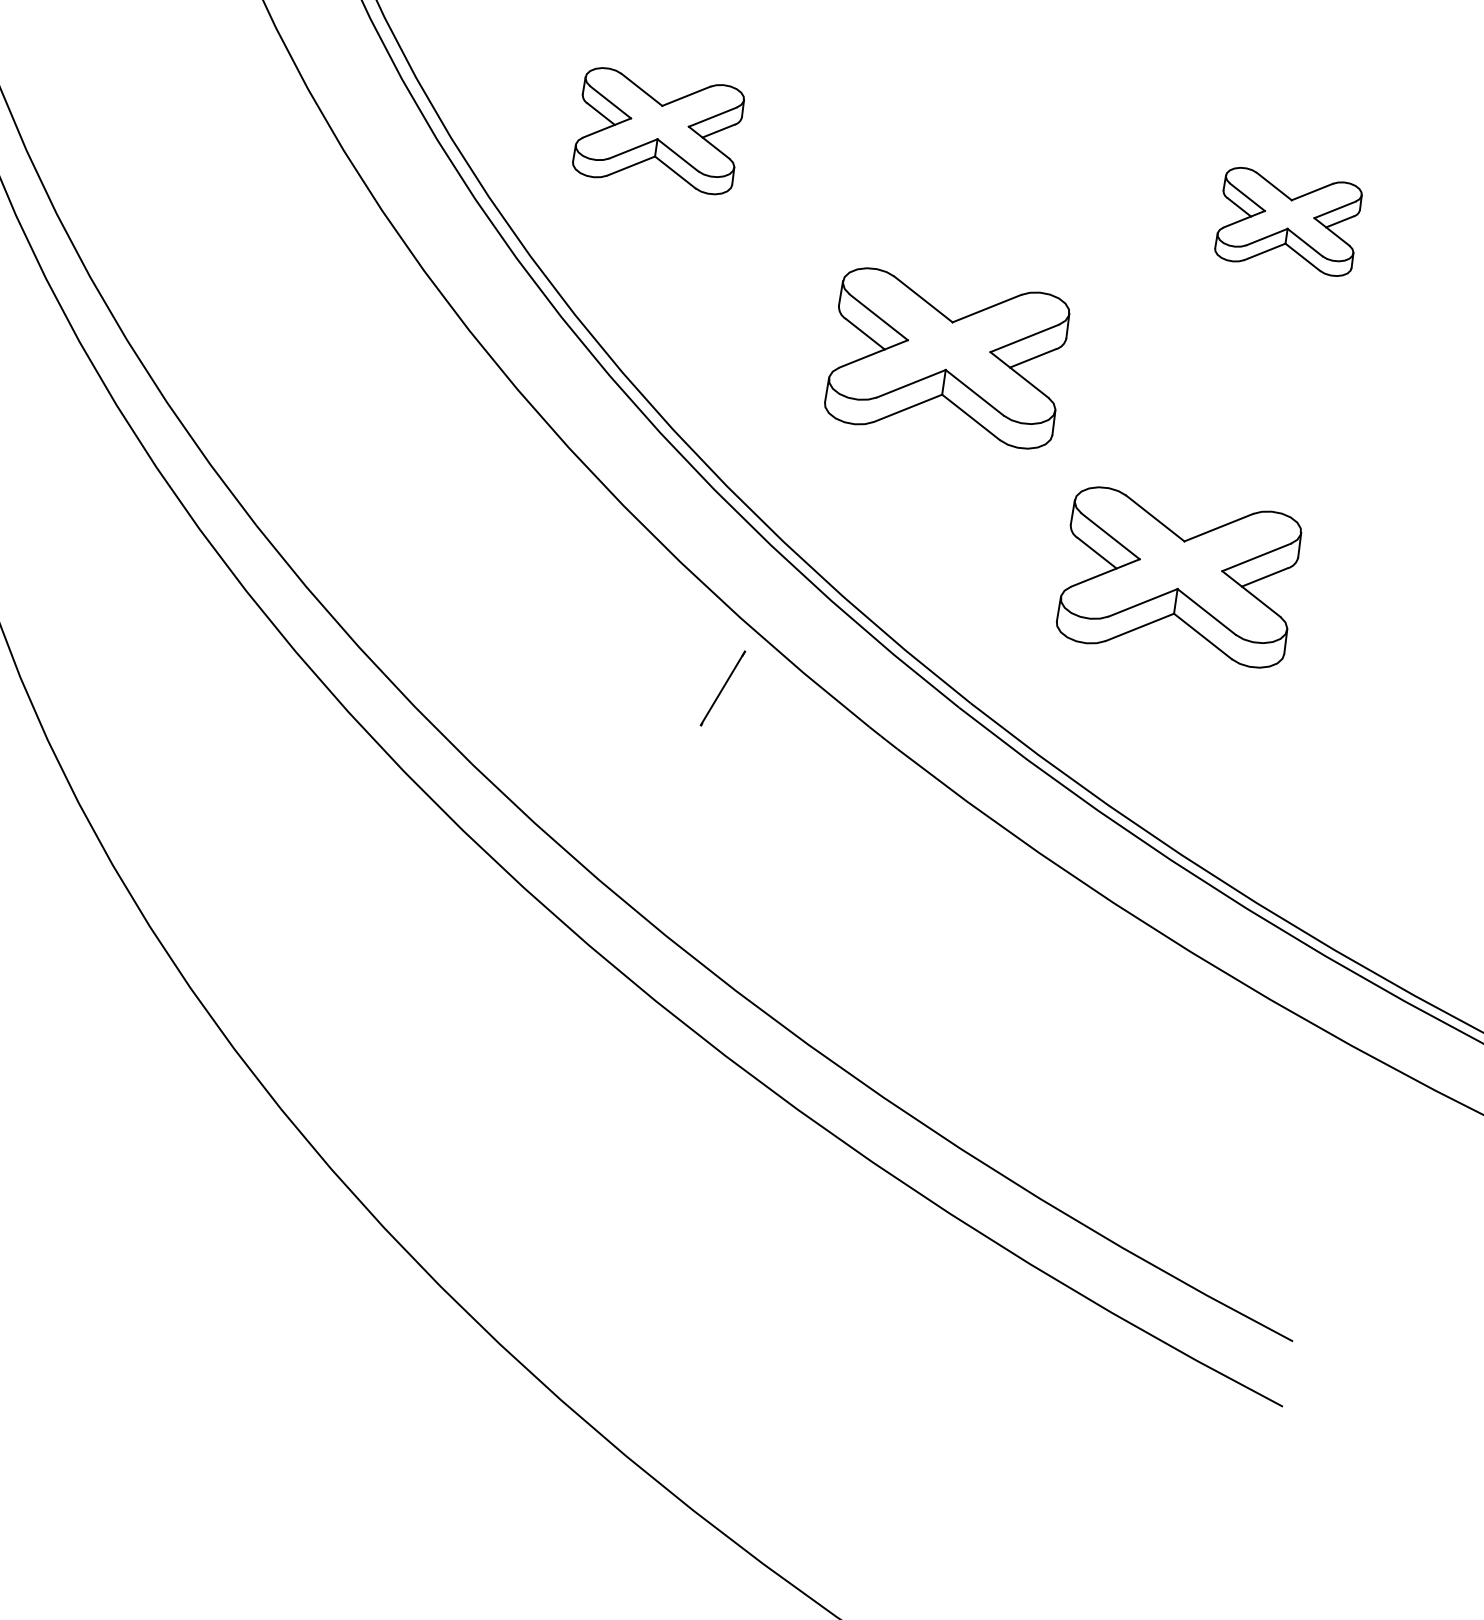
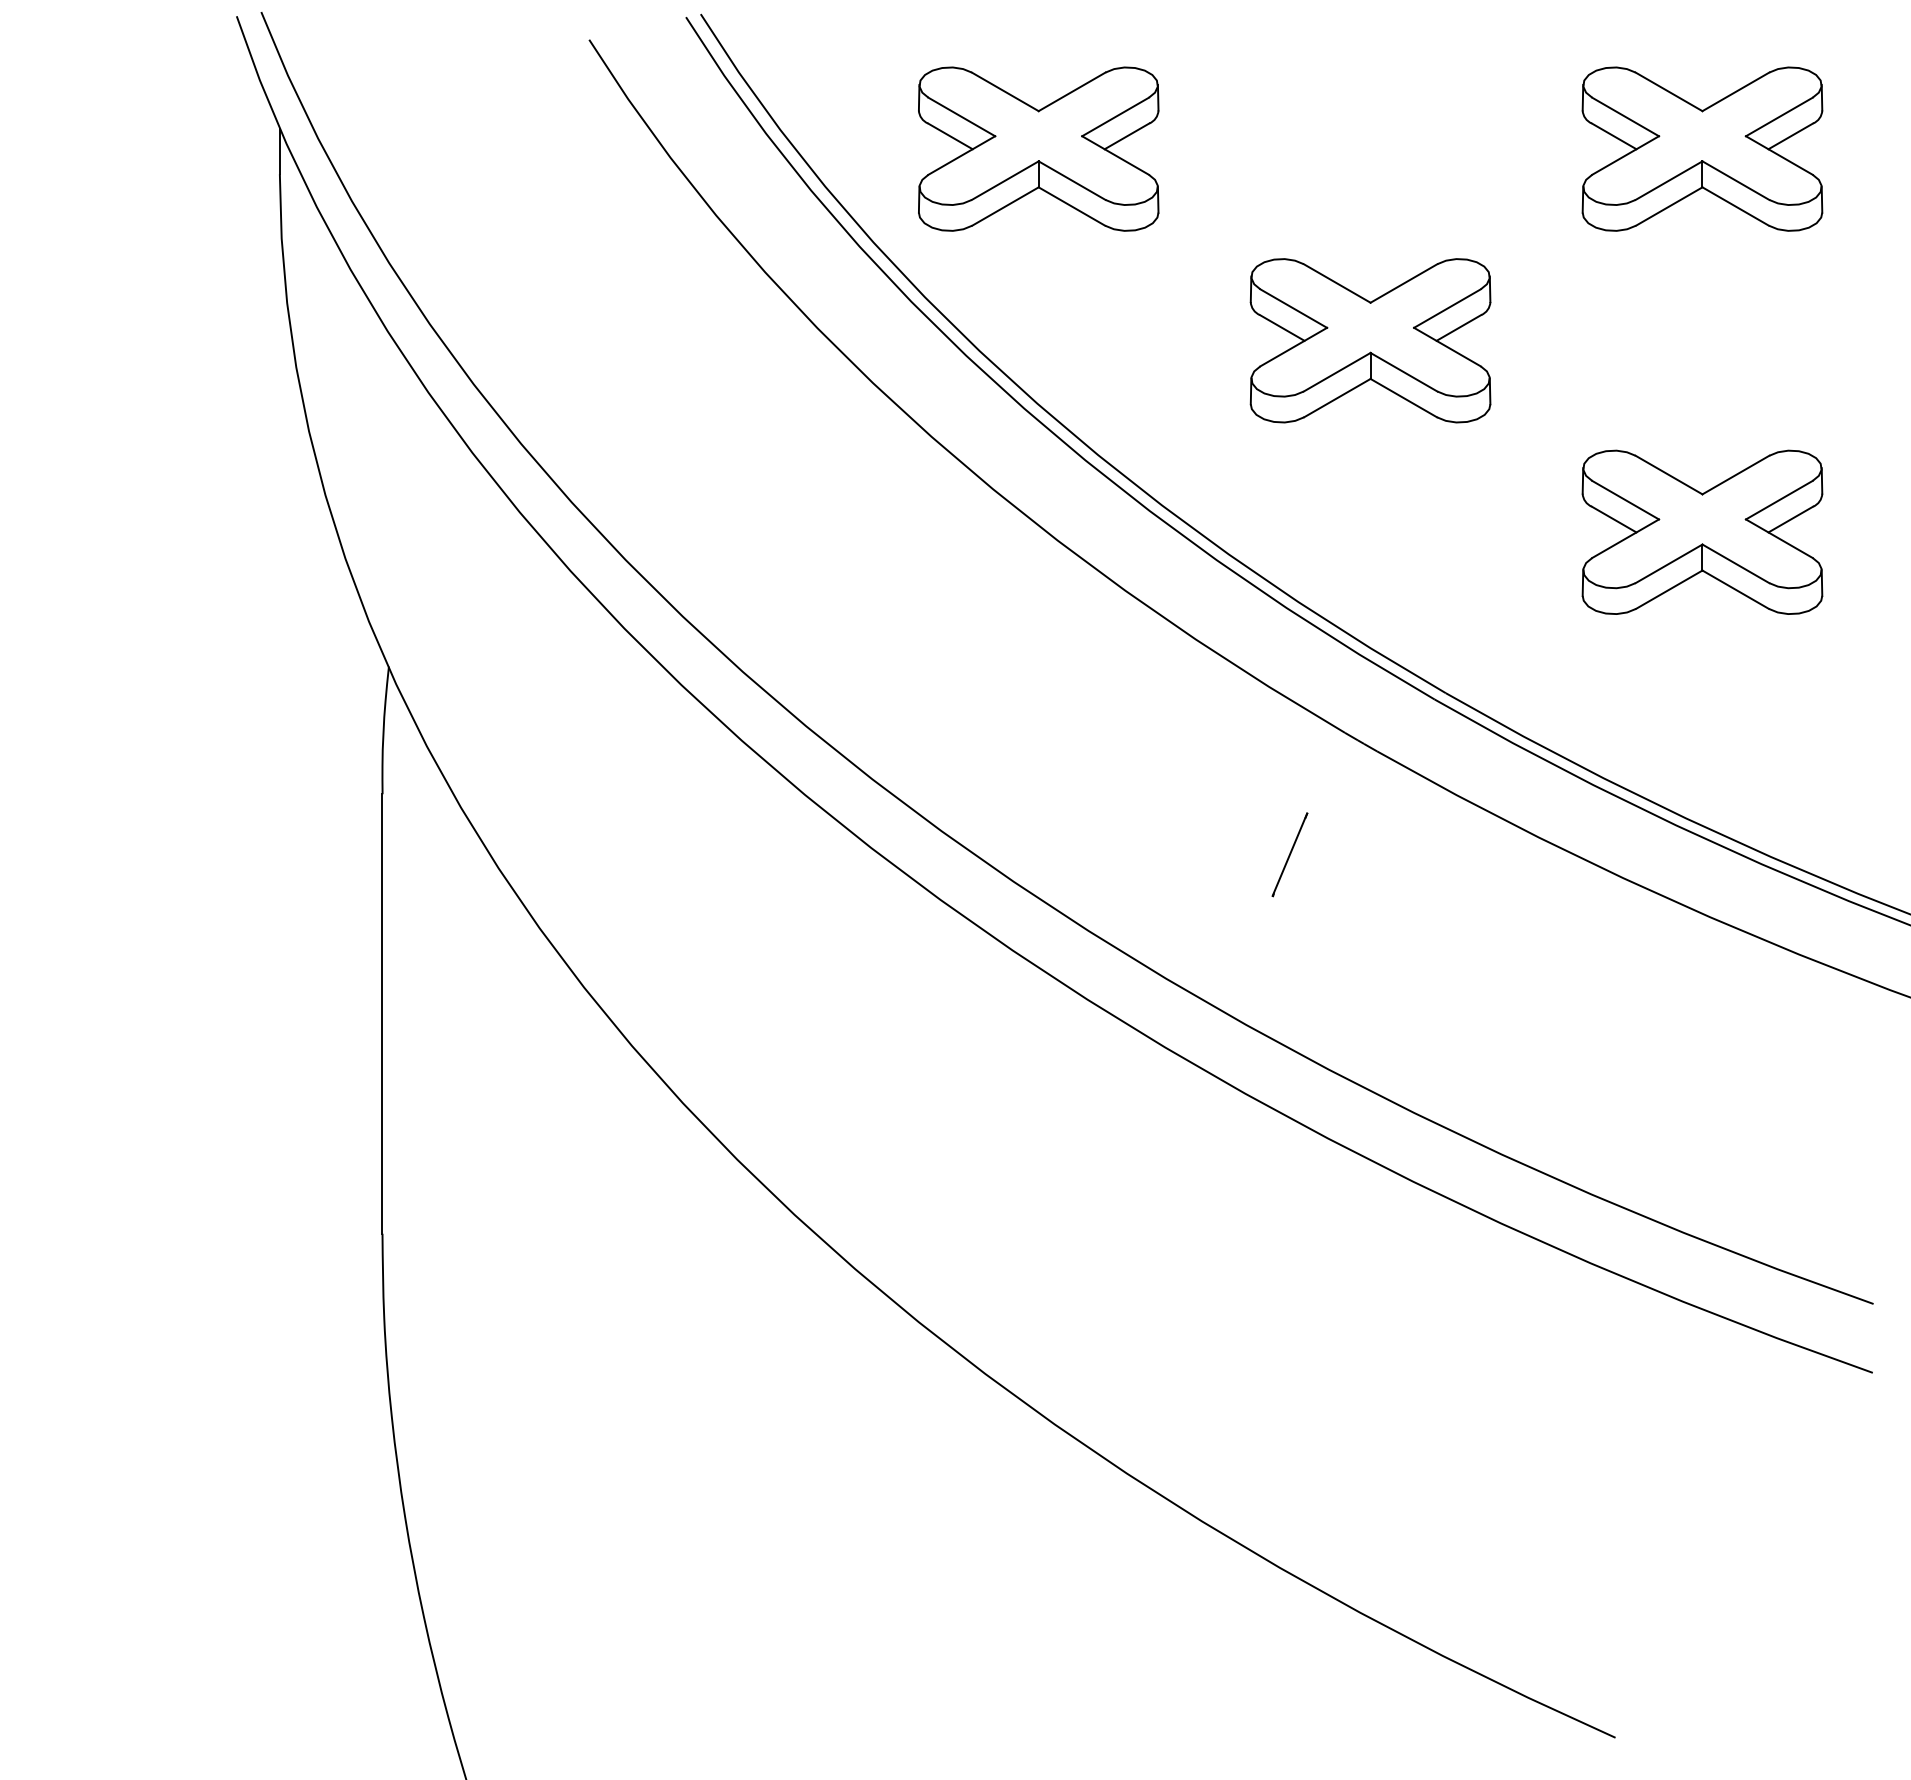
part: (658, 130) -> (1038, 148), size x1.43
part: (1288, 221) -> (1702, 148), size x1.67
part: (1179, 576) -> (1702, 531), moved
line: (722, 688) -> (1289, 854), moved

